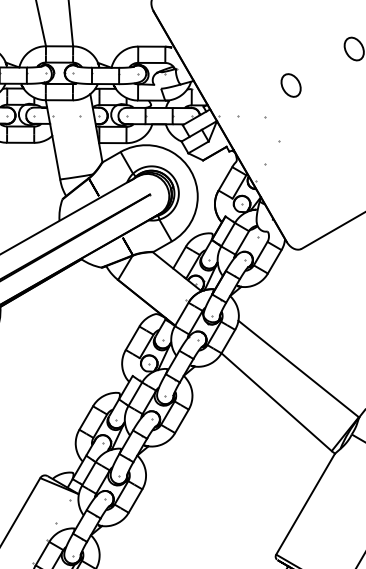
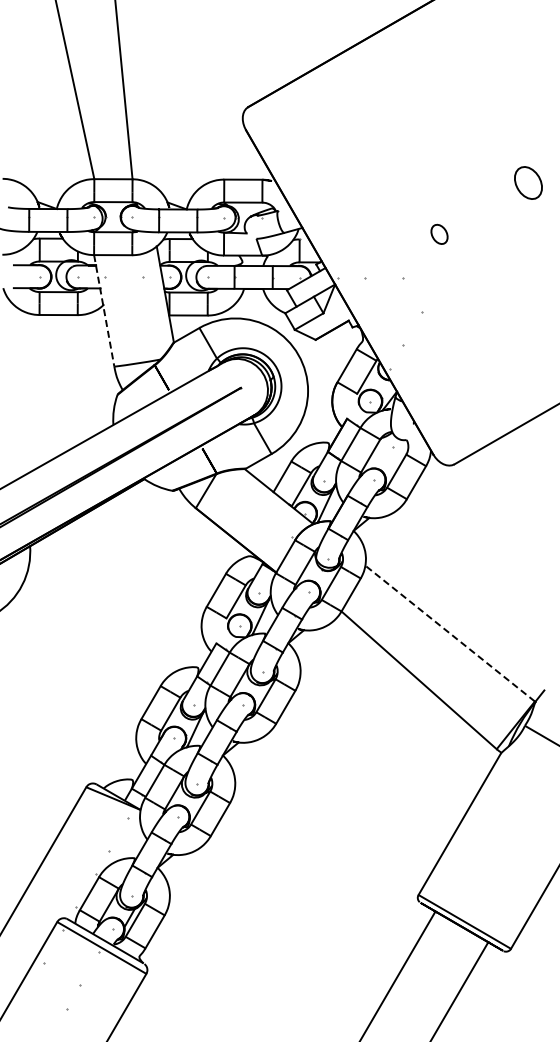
part: (291, 85) -> (439, 234), size x0.6
line: (53, 139) -> (104, 310), solid -> dashed
line: (298, 368) -> (450, 633), solid -> dashed

